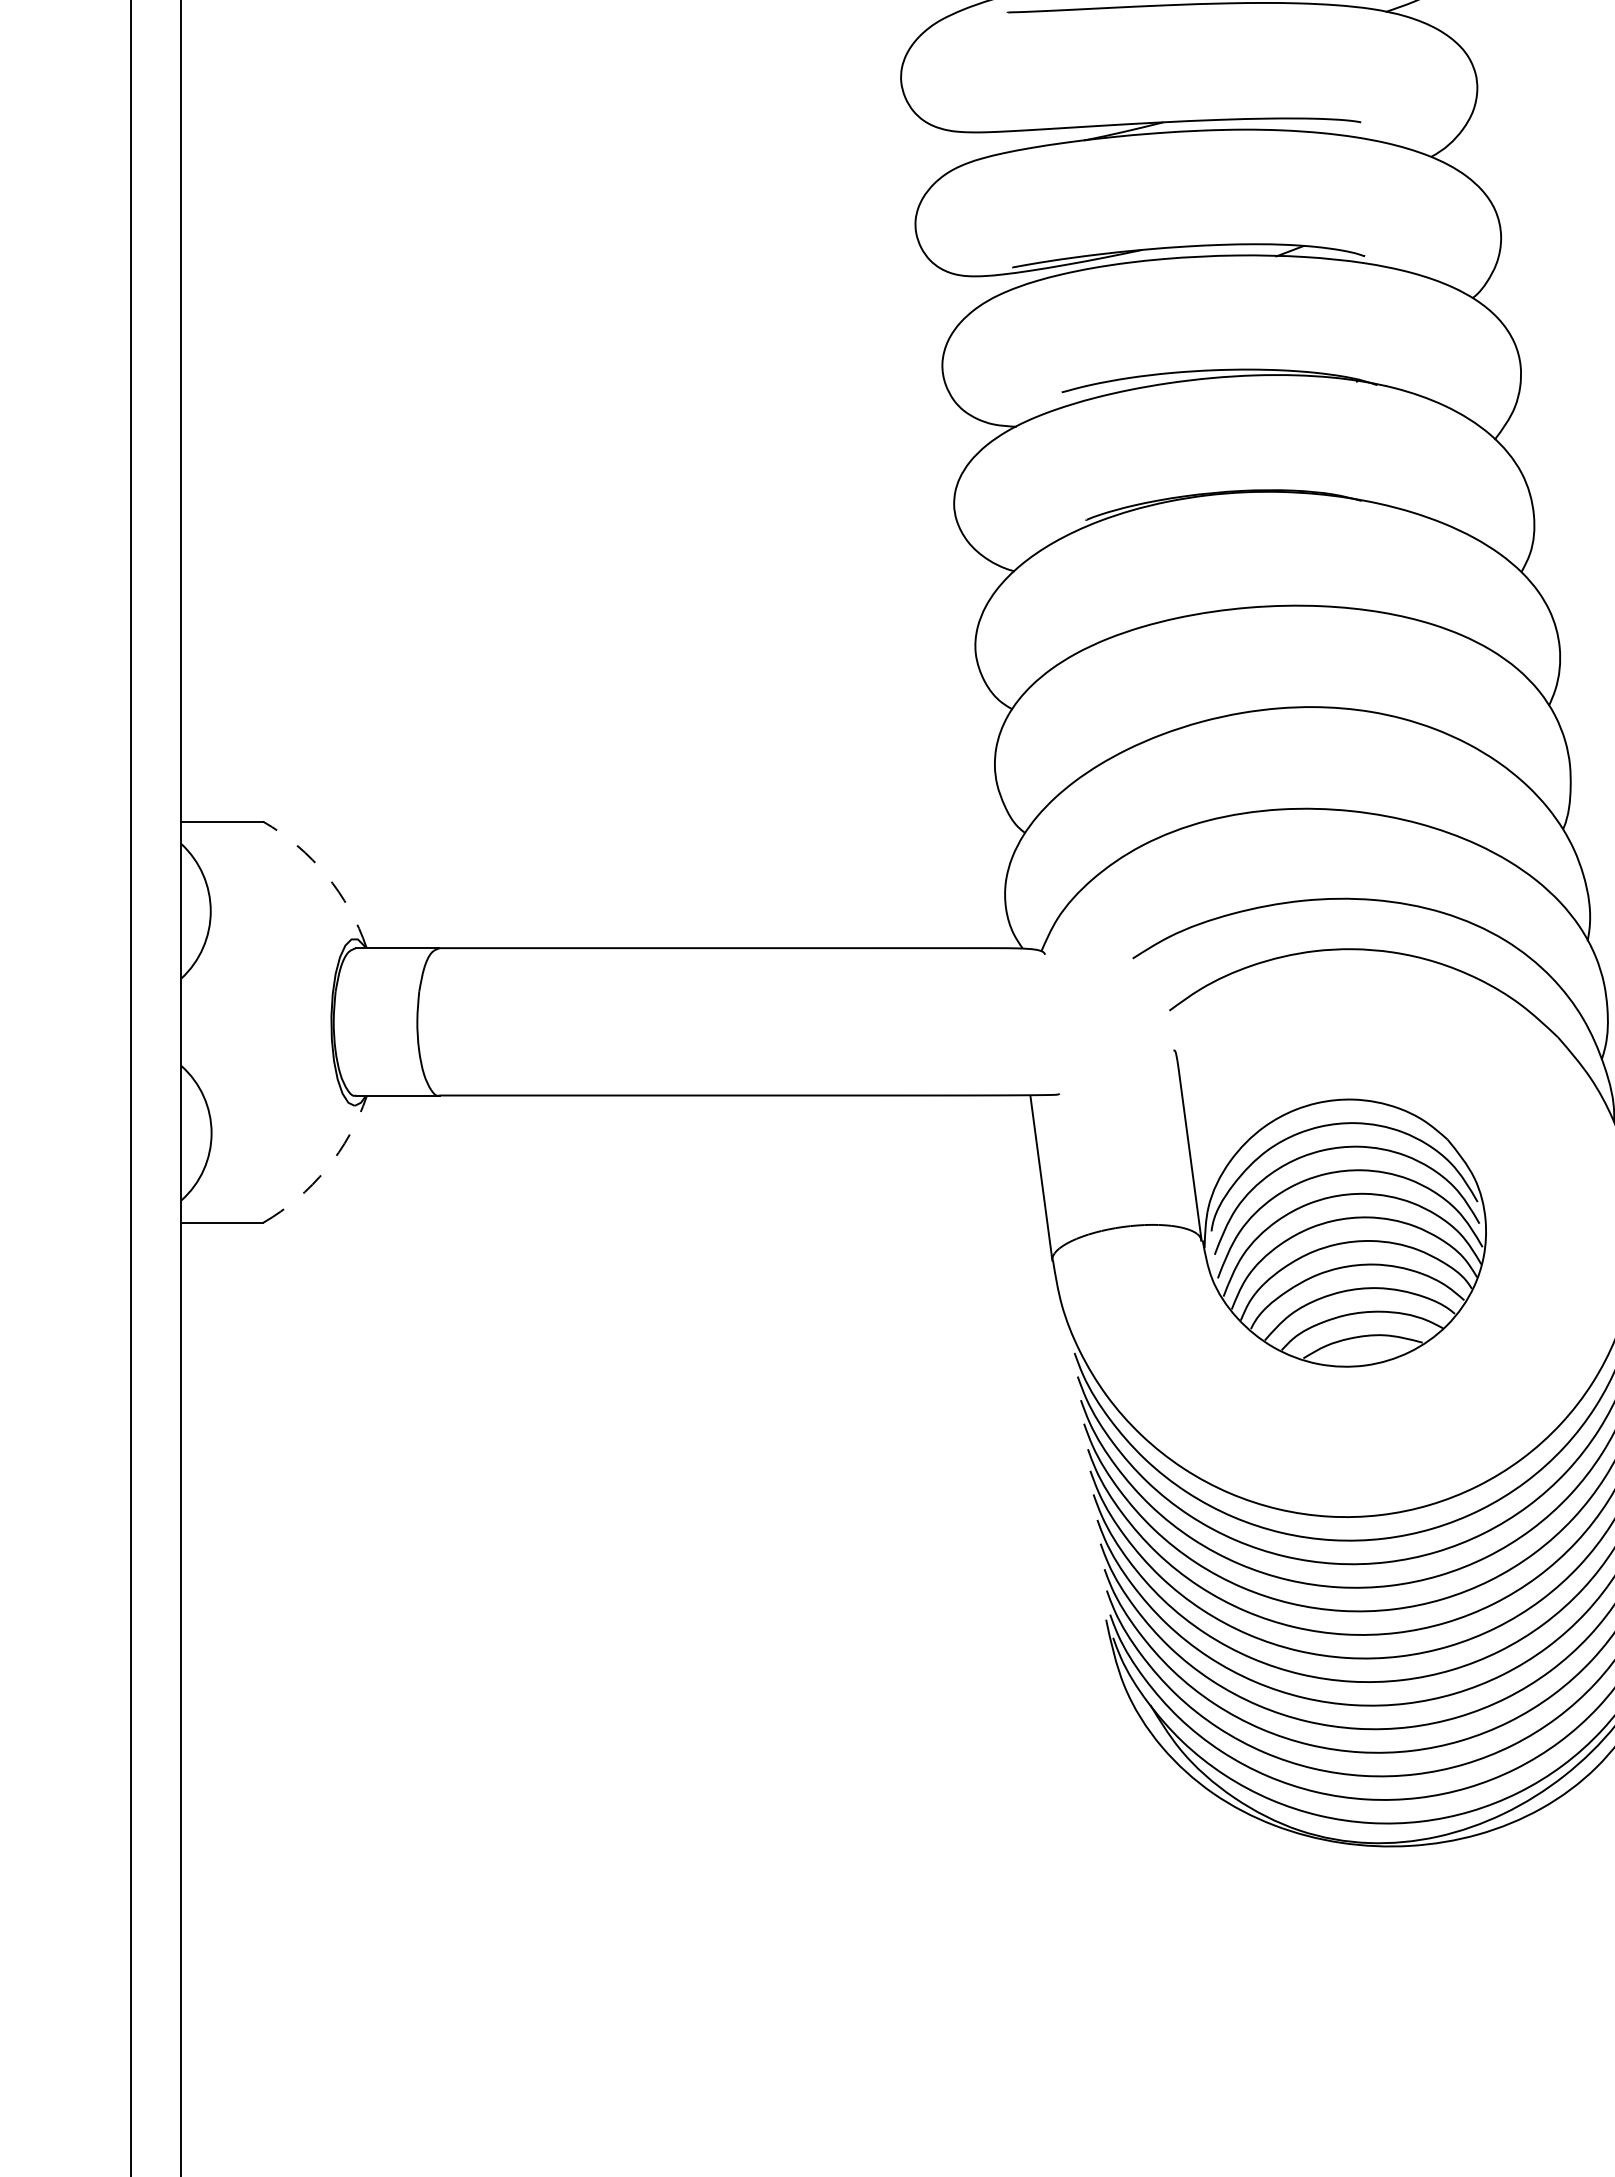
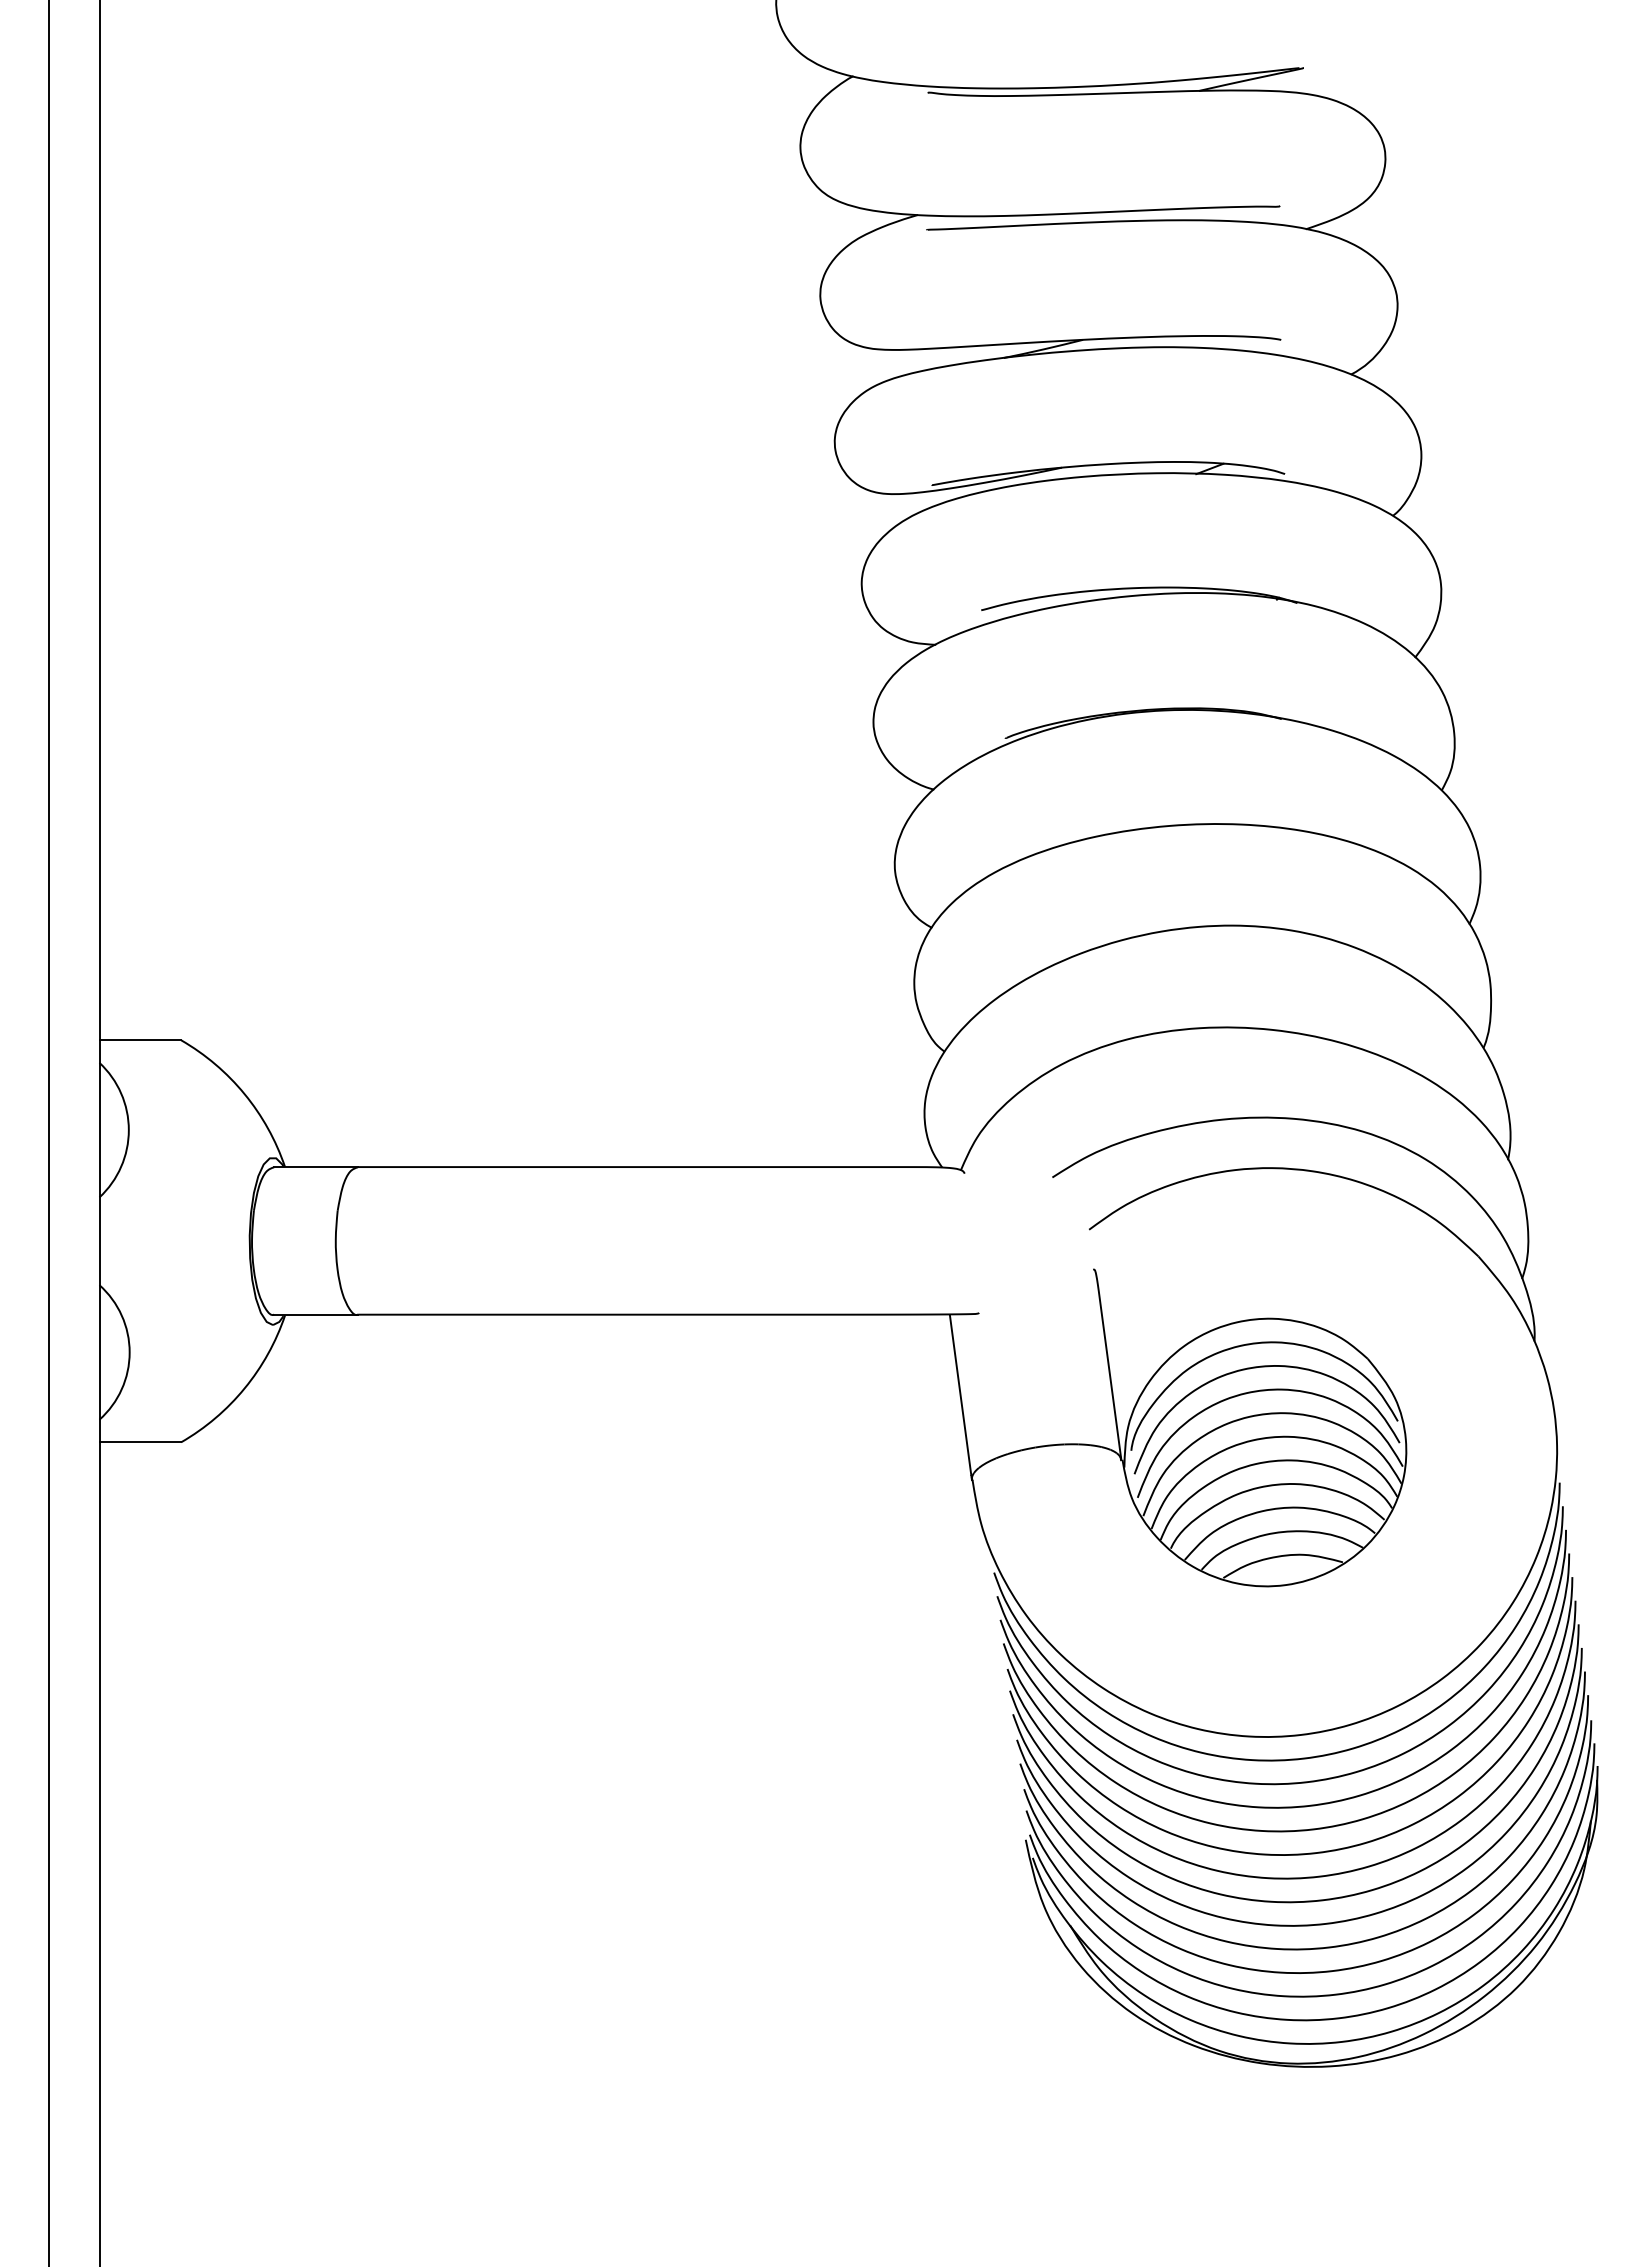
arc: (326, 875) -> (244, 1094), dashed -> solid
arc: (326, 1169) -> (244, 1388), dashed -> solid

